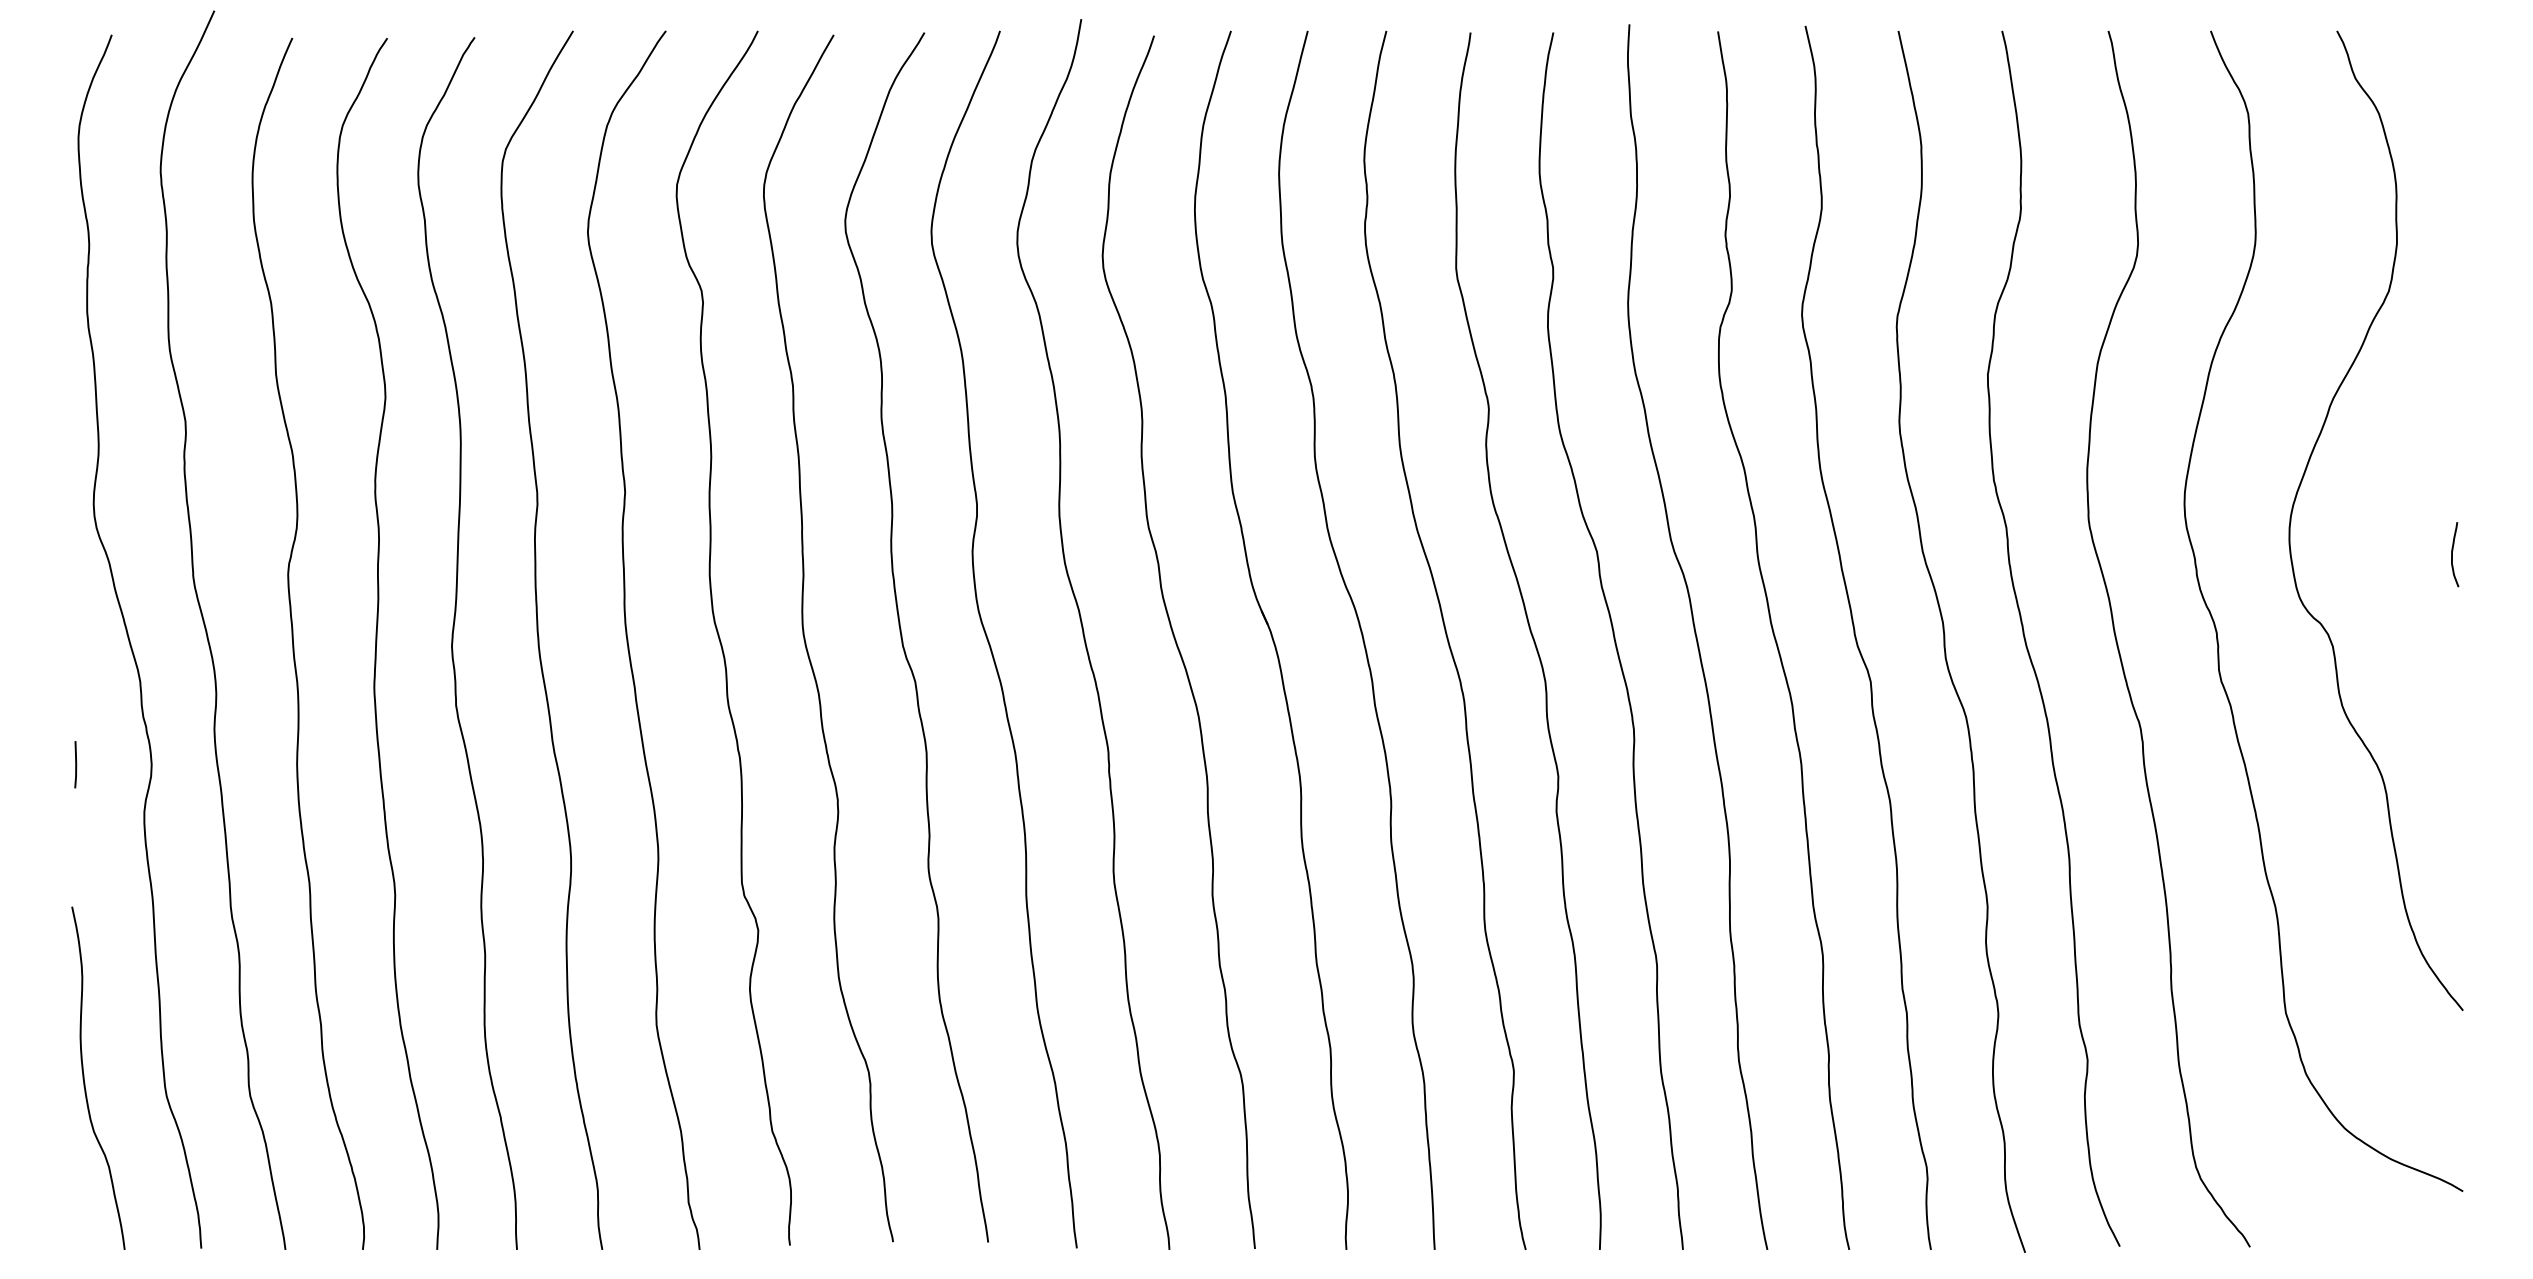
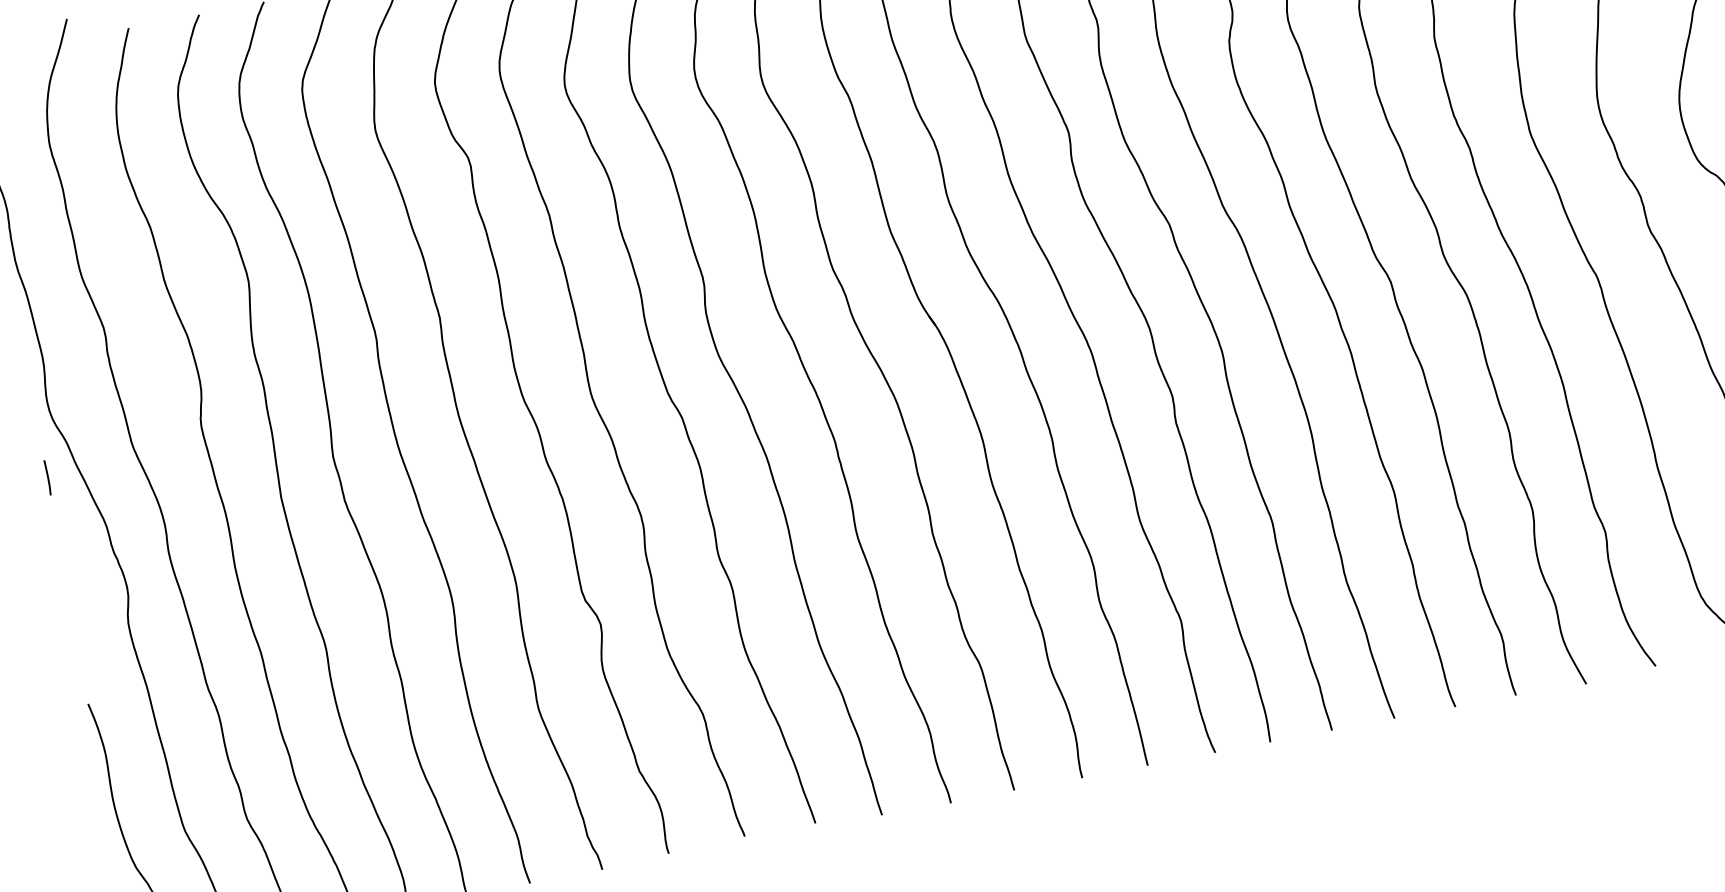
line: (75, 764) -> (47, 477), moved

